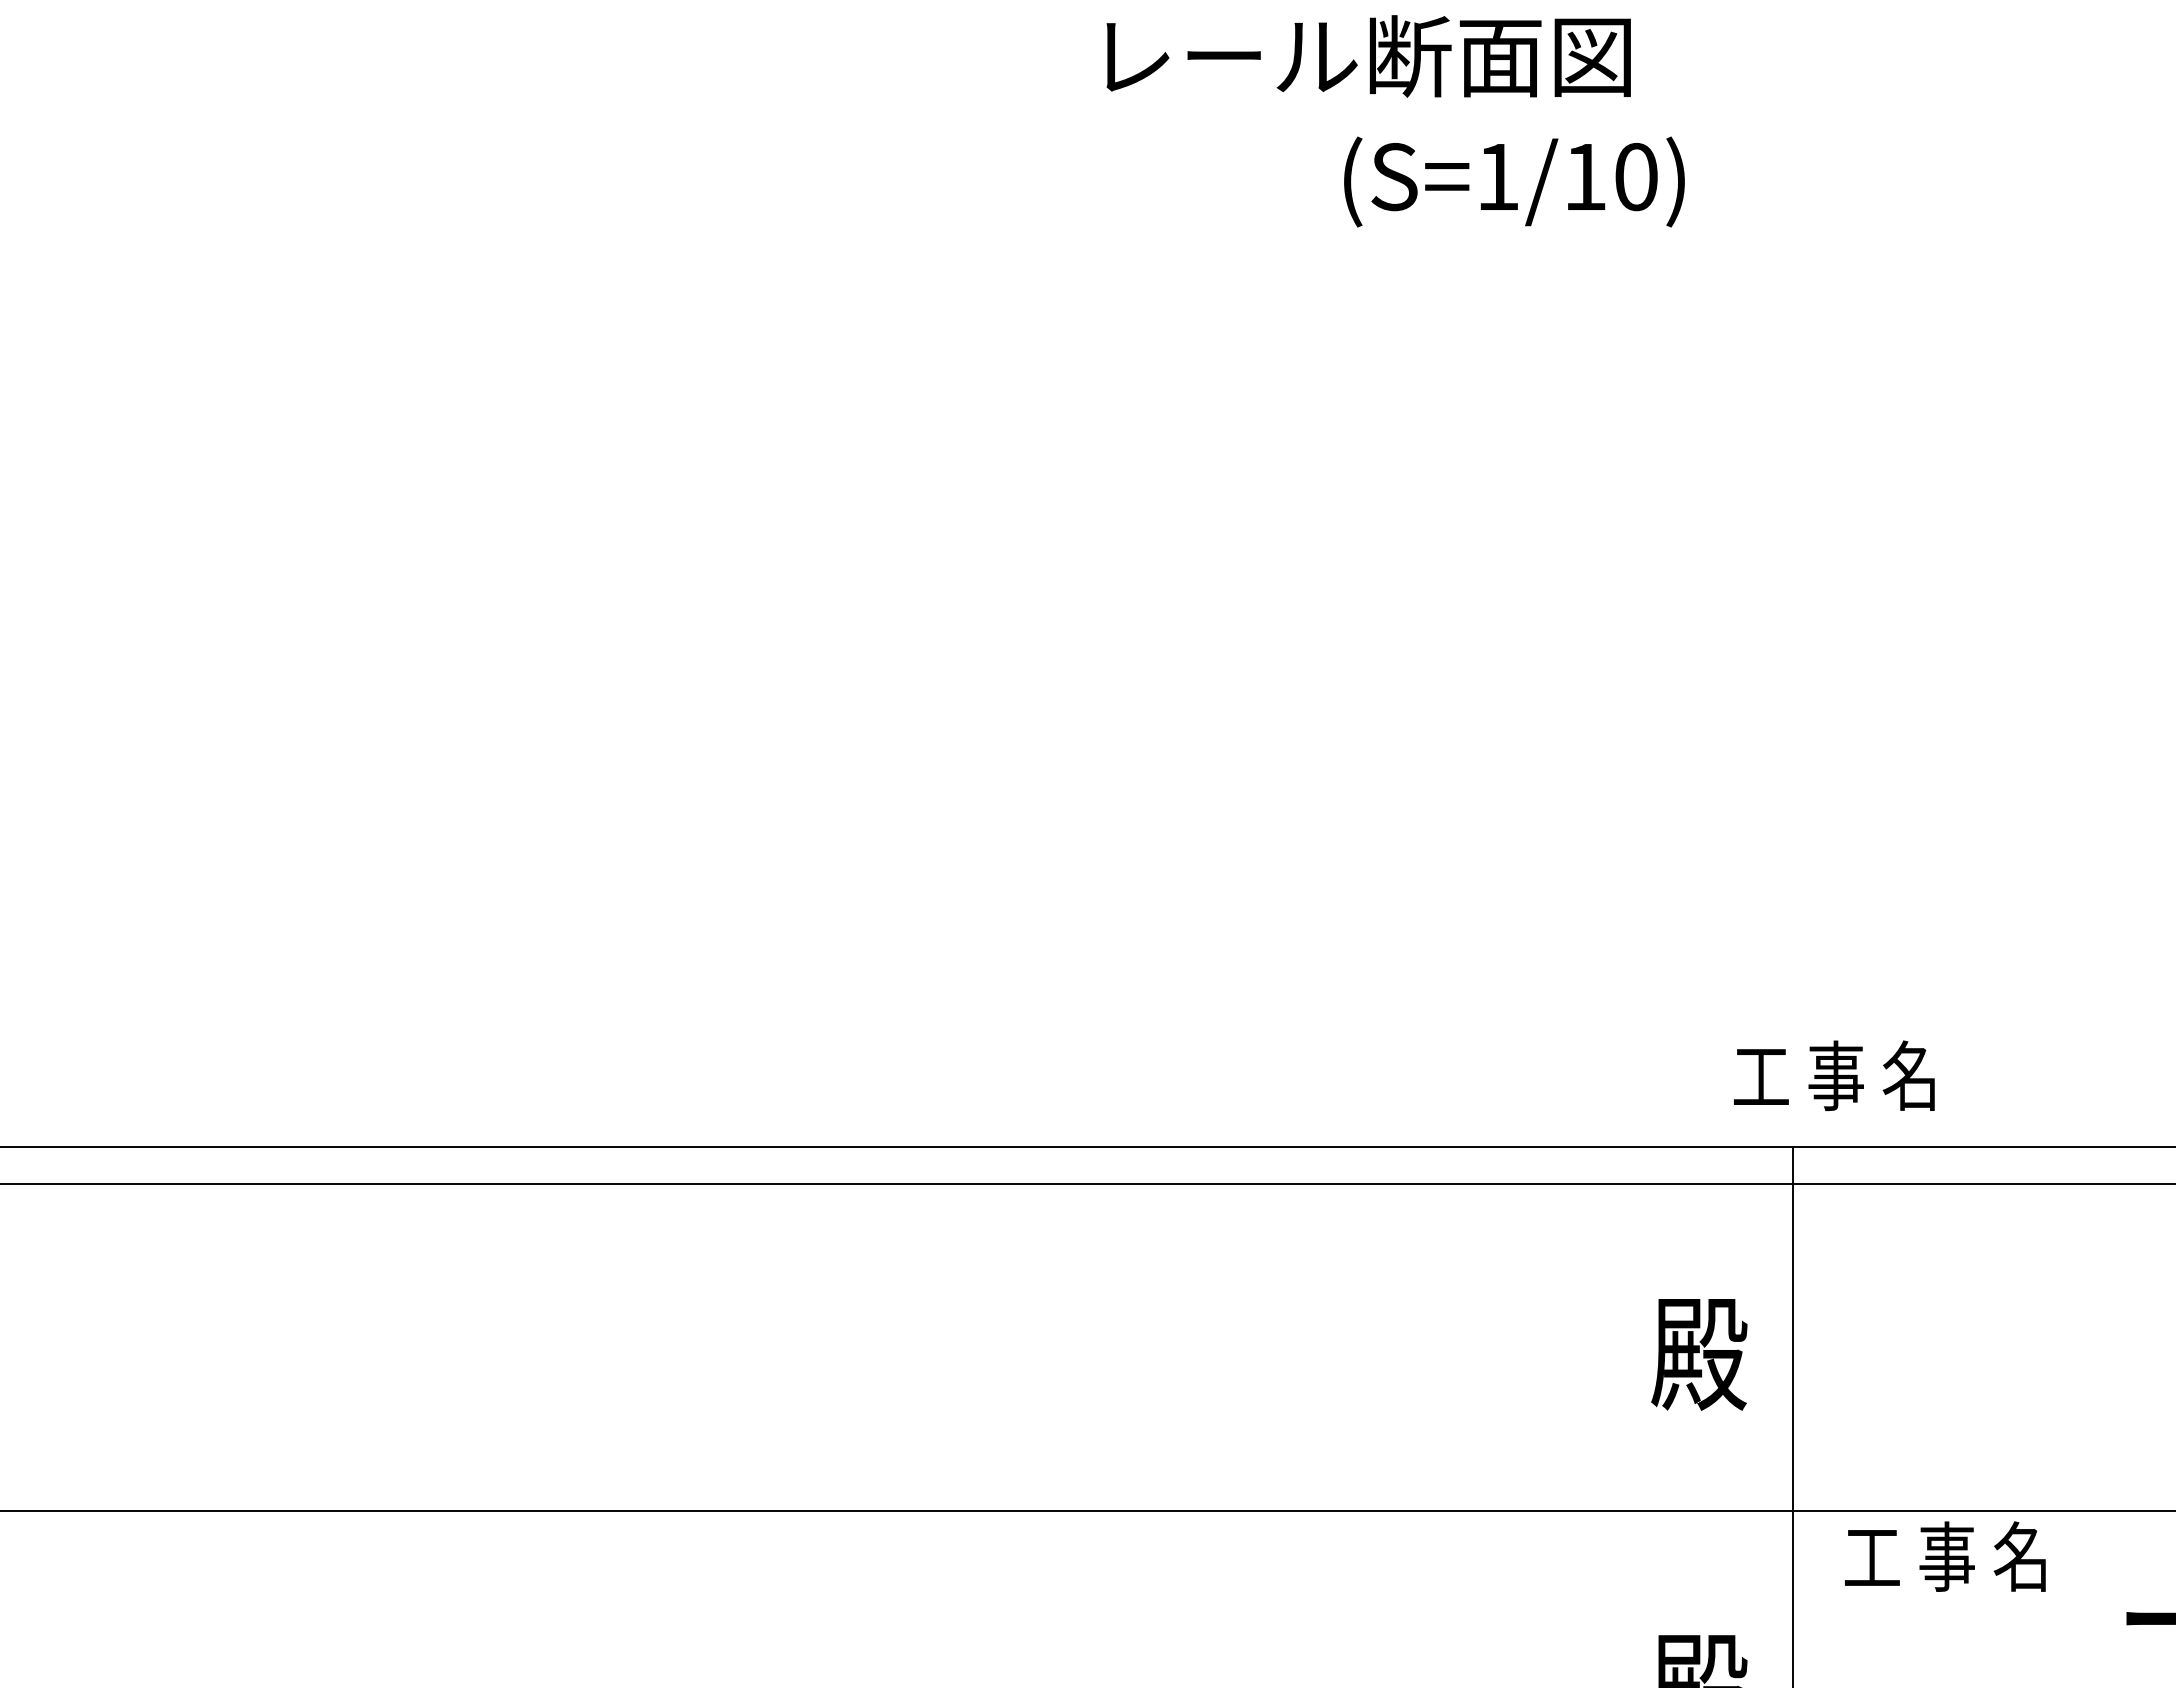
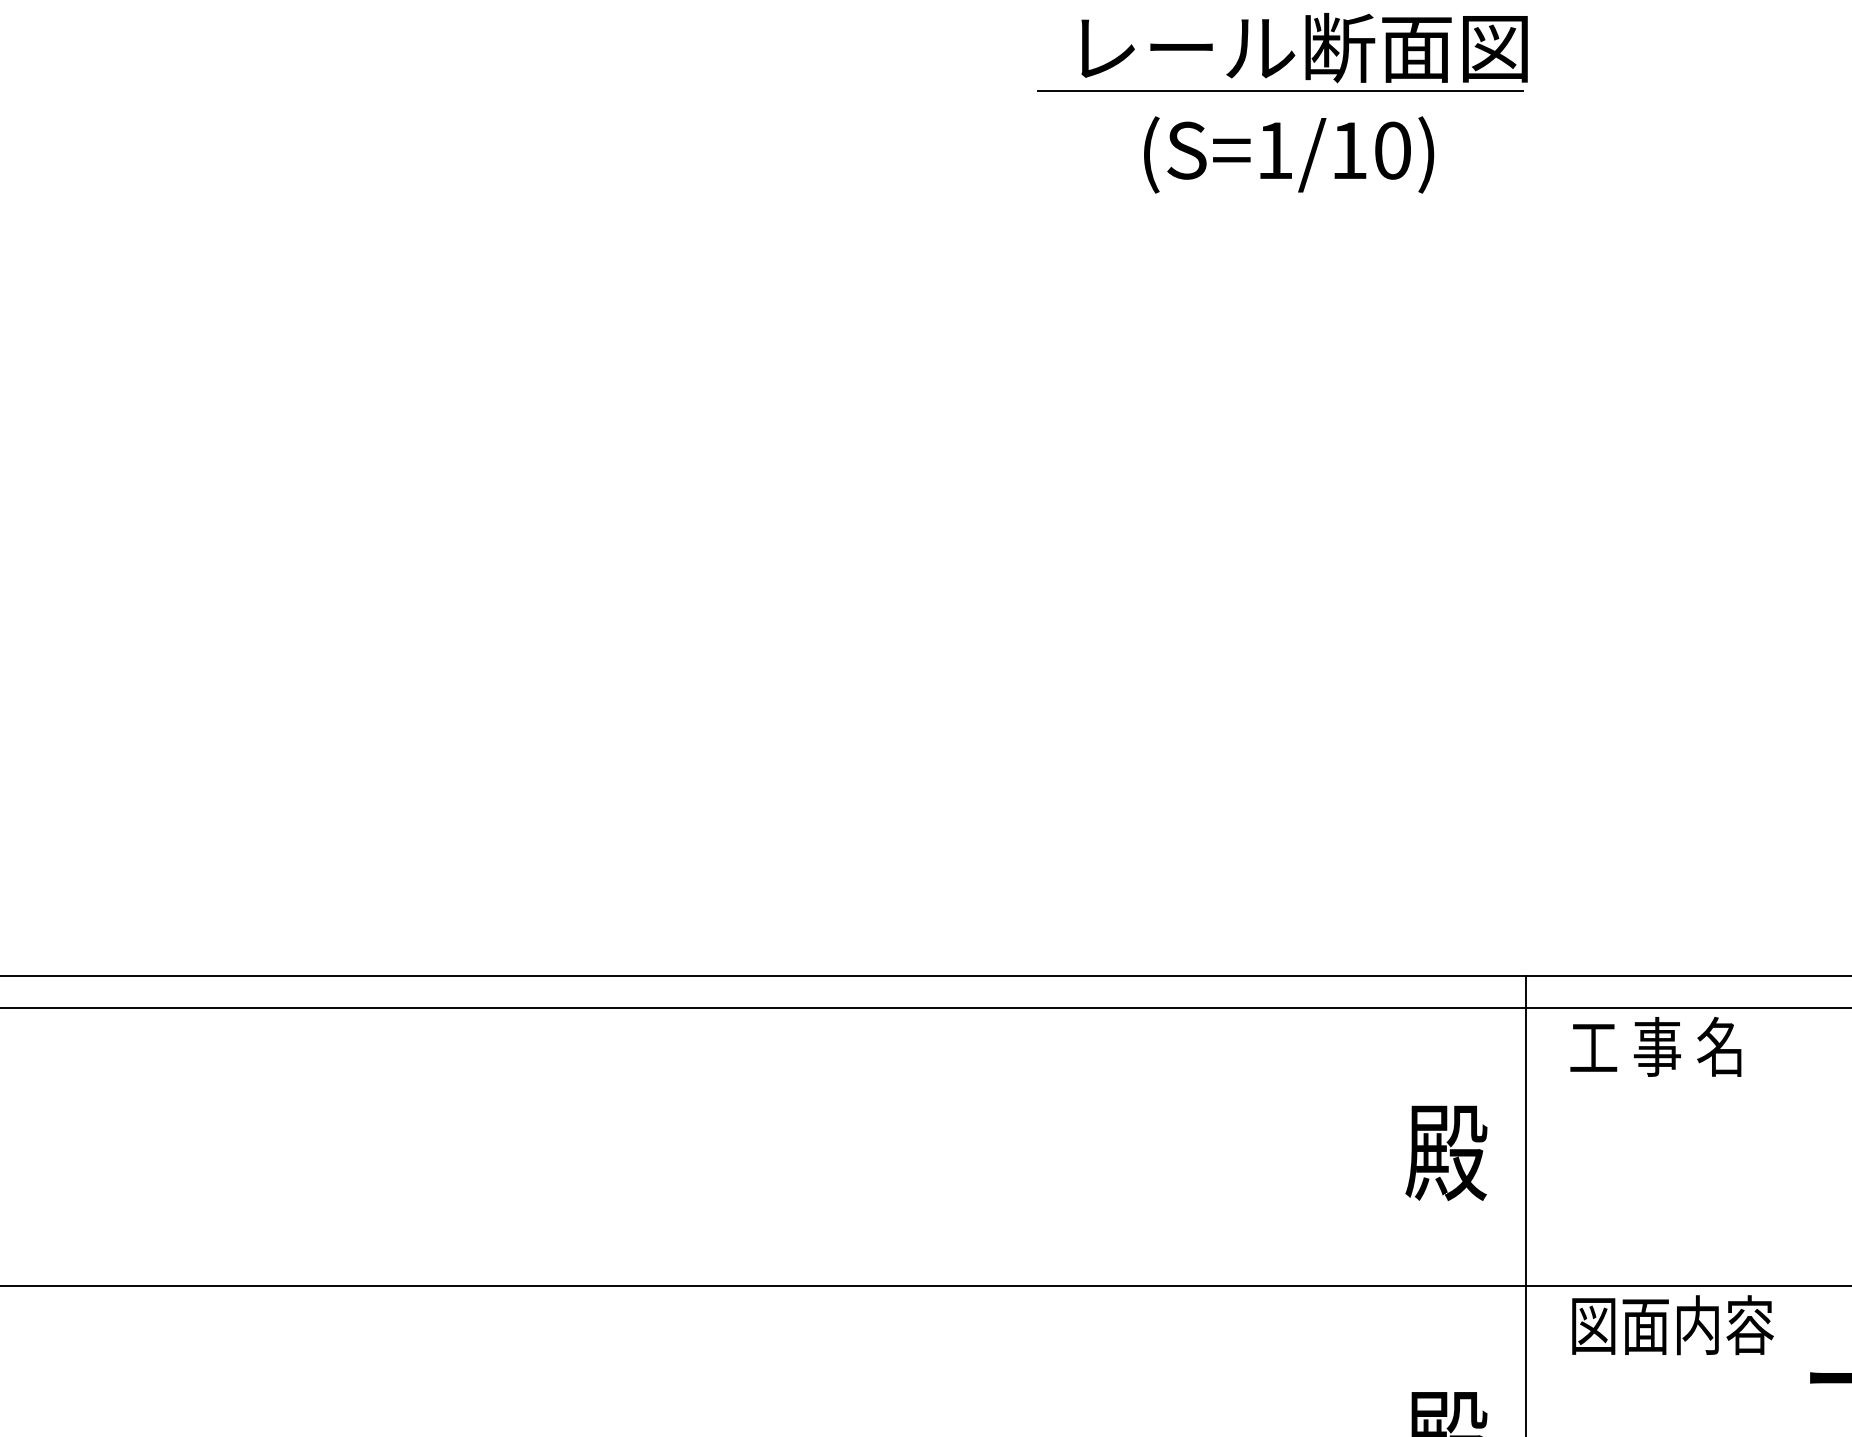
text: (1368, 56) -> (1304, 48), moved
line: (1504, 106) -> (1280, 90), added
text: (1834, 1075) -> (1655, 1046), moved
text: (1964, 1556) -> (1672, 1325), 工 事 名 -> 図面内容

